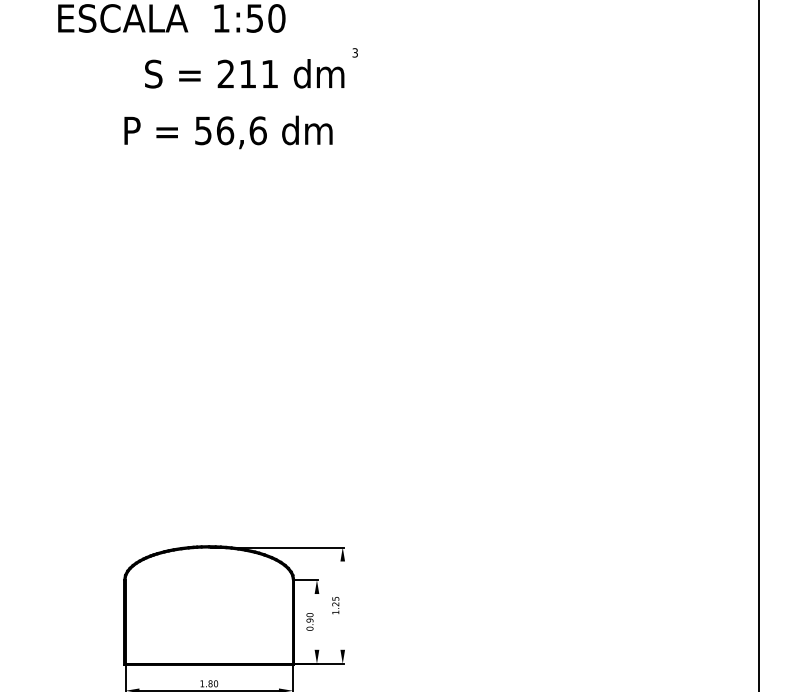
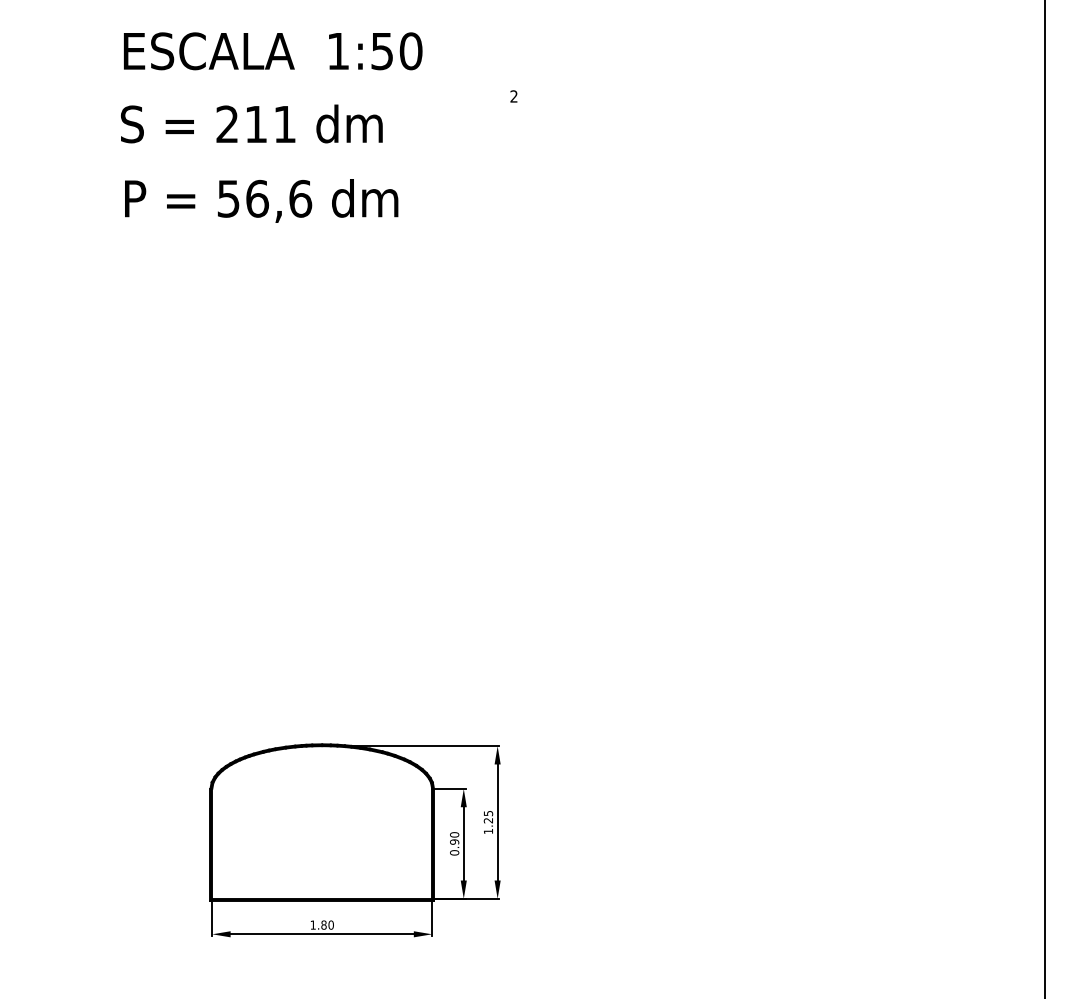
text: (354, 52) -> (513, 96), 3 -> 2
text: (244, 73) -> (251, 123), moved
text: (228, 132) -> (261, 200), moved
line: (342, 605) -> (497, 822), added
line: (316, 621) -> (463, 843), added

